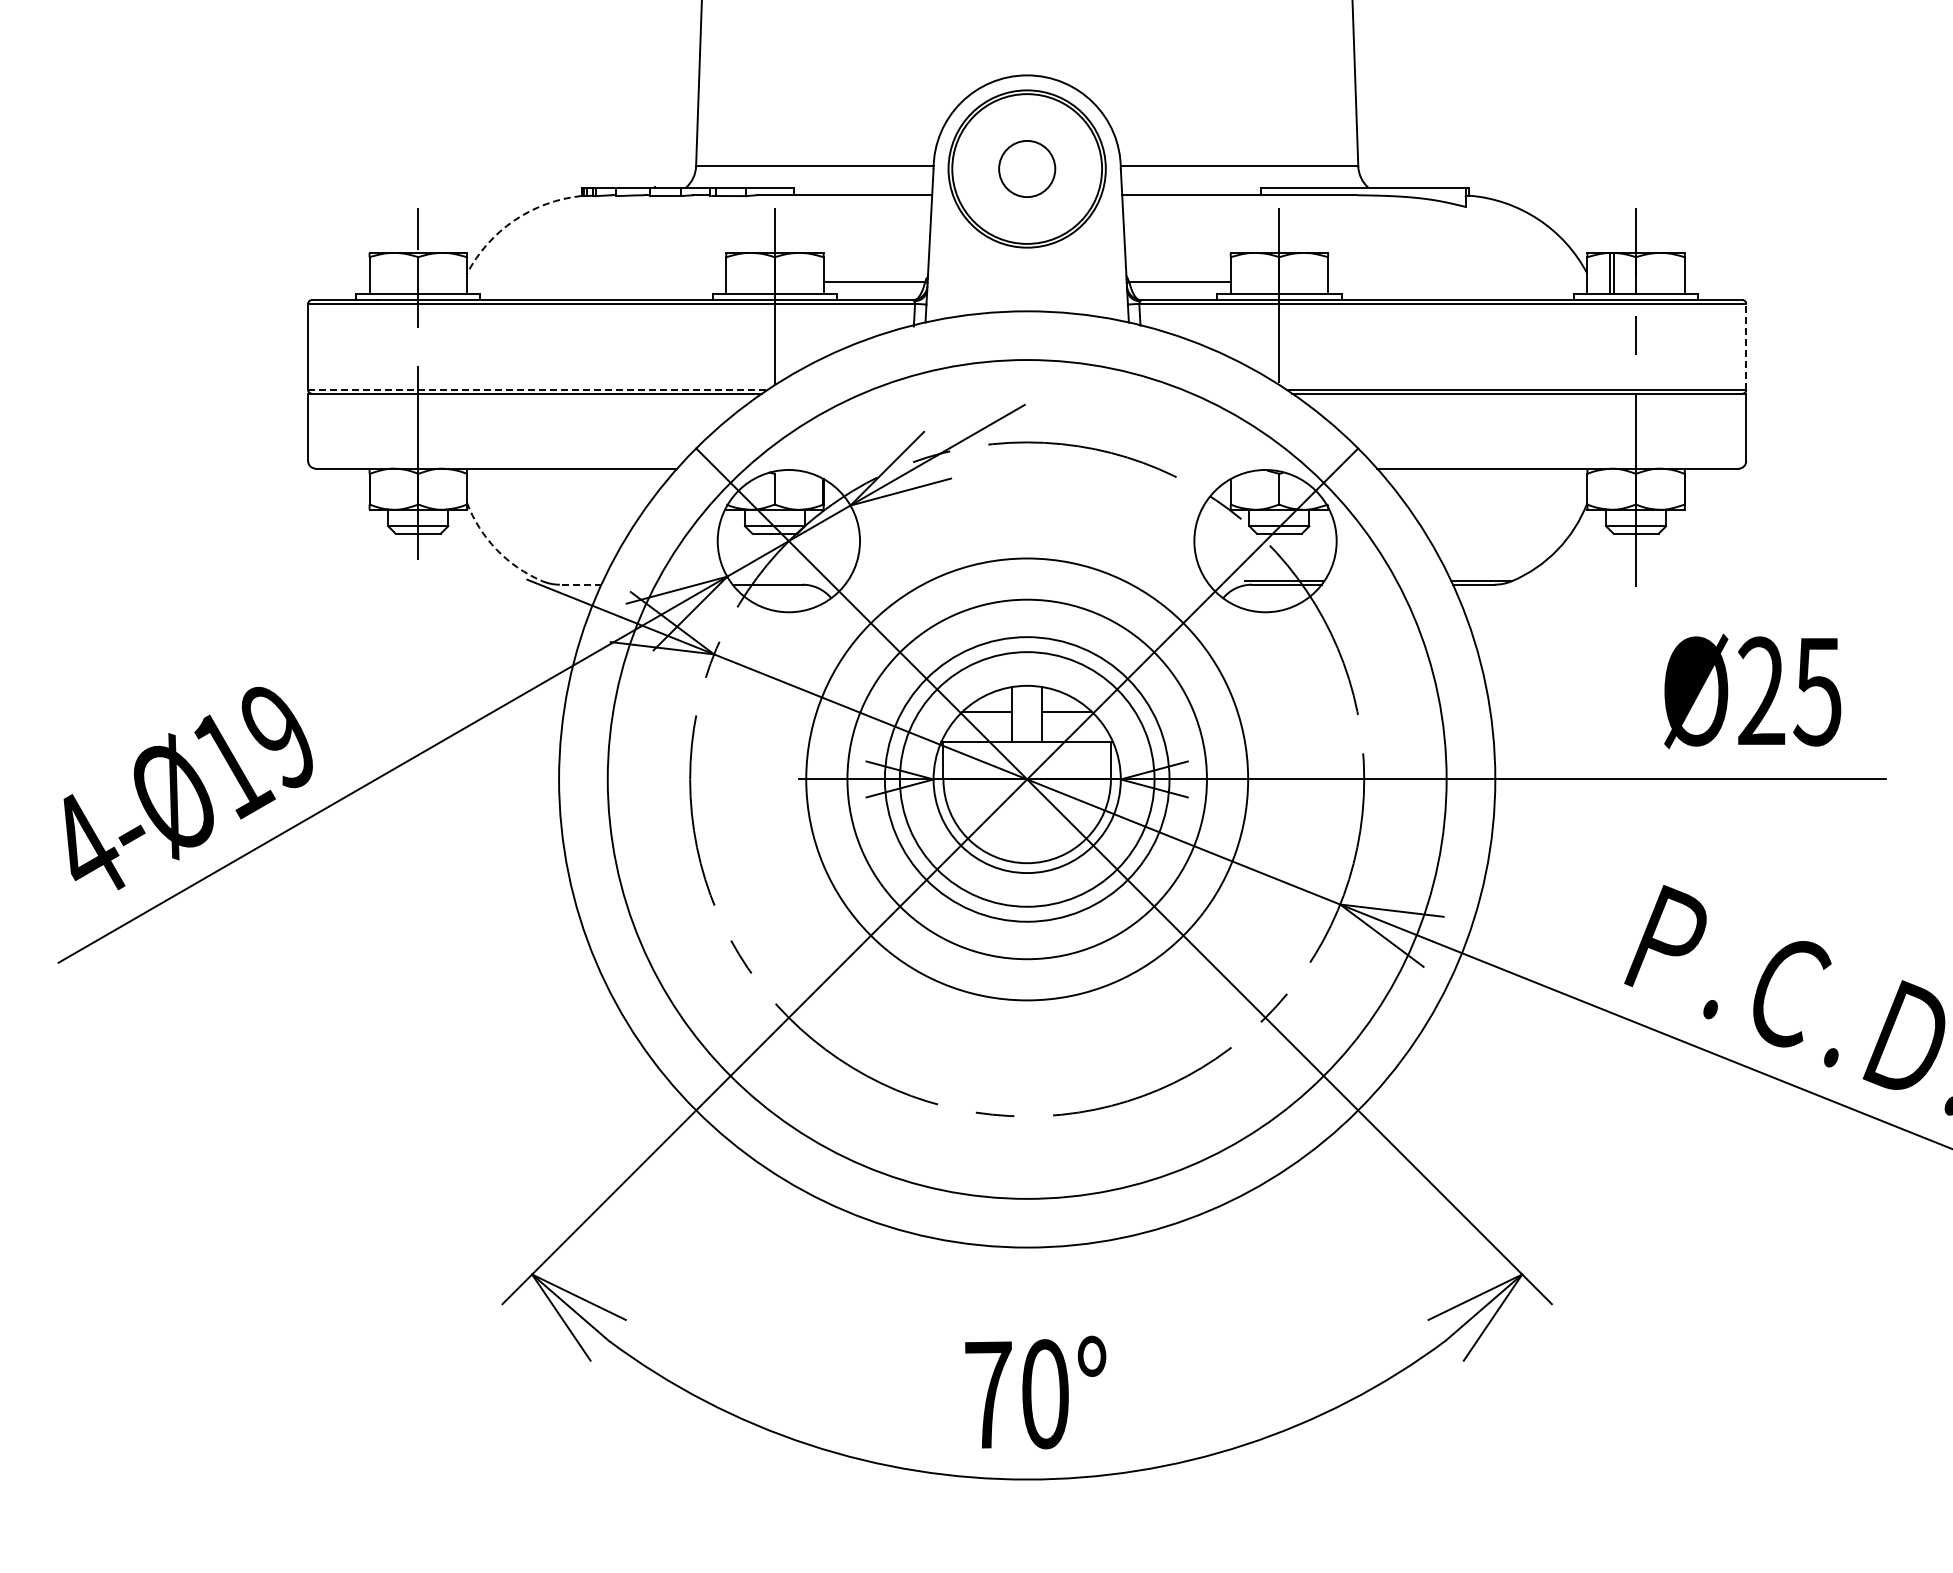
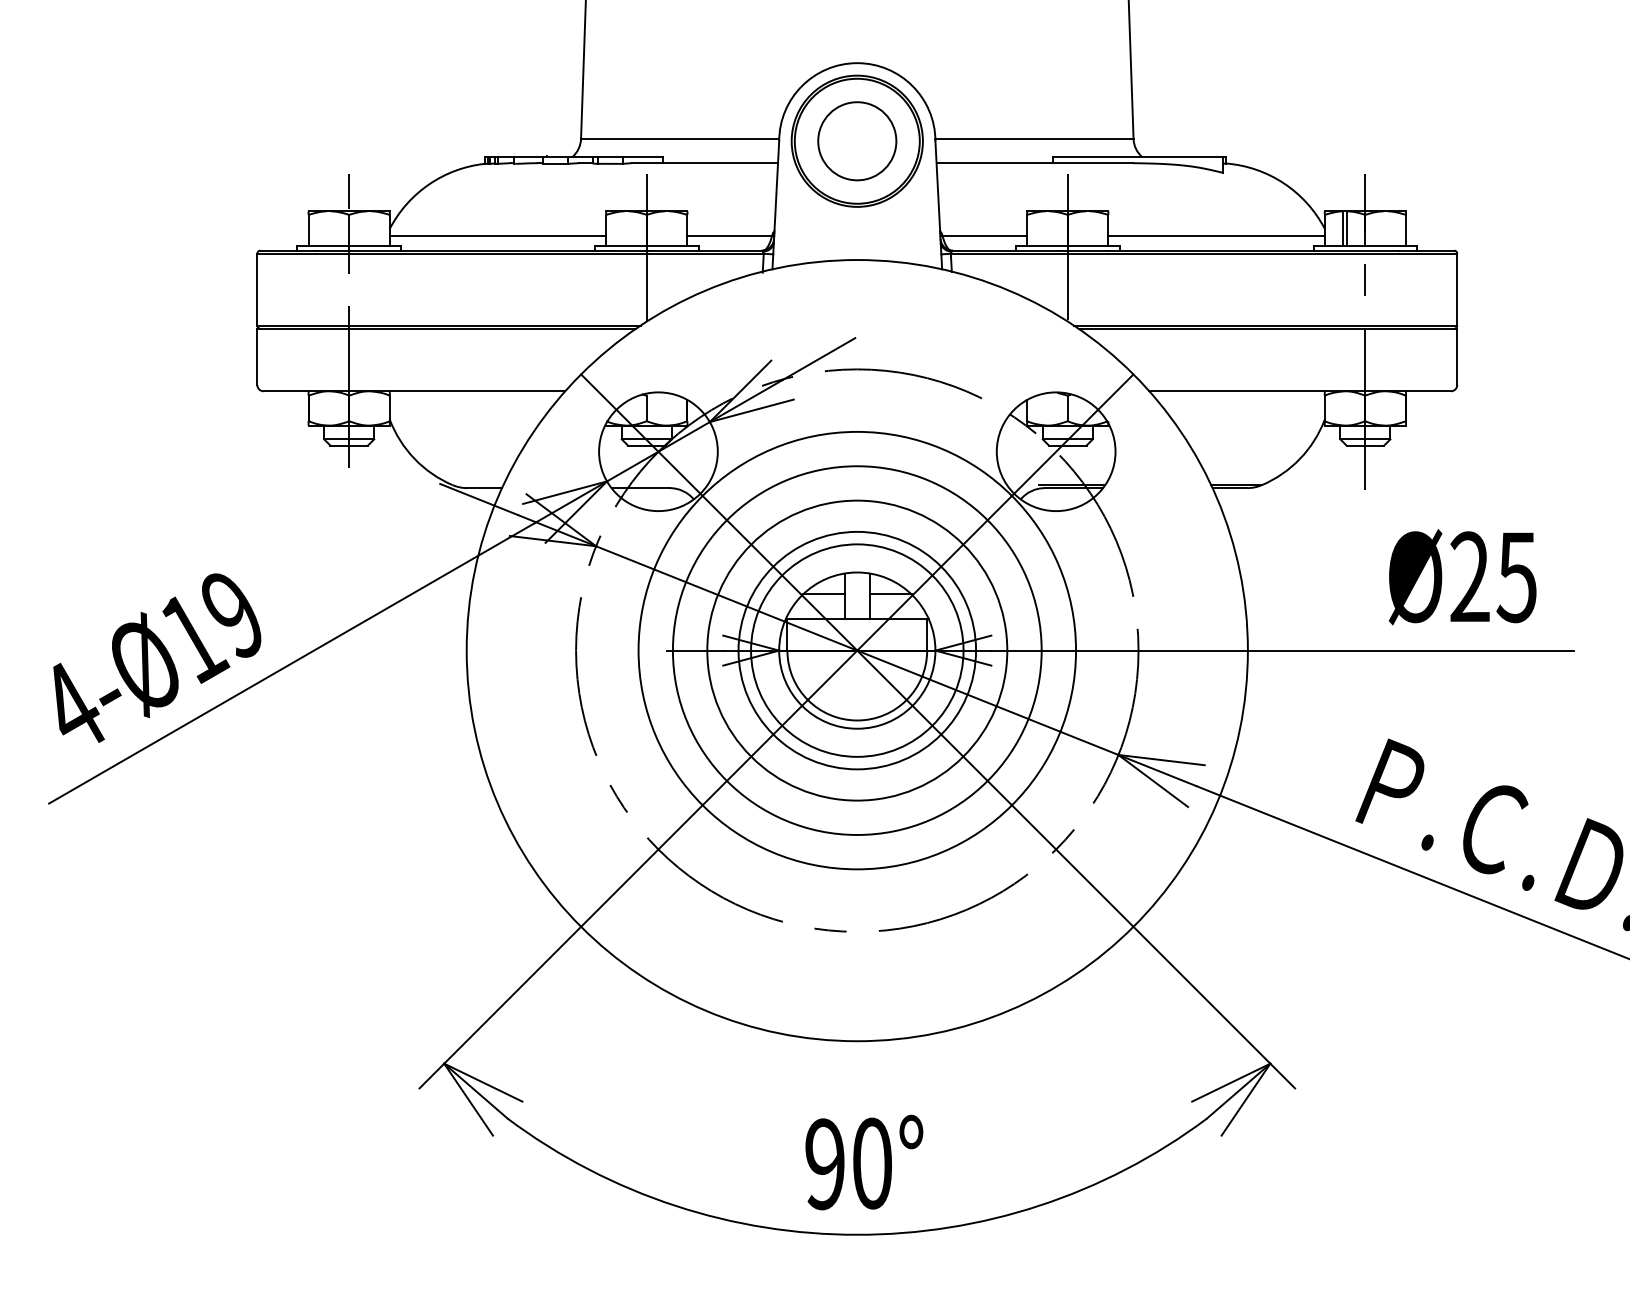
circle: (1027, 168) -> (857, 140), size x1.67
arc: (514, 220) -> (429, 184), dashed -> solid
line: (596, 282) -> (497, 235), added
line: (1457, 282) -> (1216, 235), added
line: (1746, 346) -> (1457, 289), dashed -> solid
line: (537, 389) -> (448, 325), dashed -> solid
arc: (496, 549) -> (414, 458), dashed -> solid
line: (580, 584) -> (484, 487), dashed -> solid
circle: (1027, 779) -> (857, 650), size x0.62
text: (988, 1395) -> (825, 1164), 70° -> 90°

